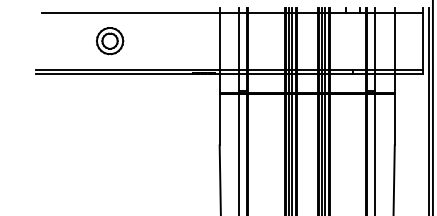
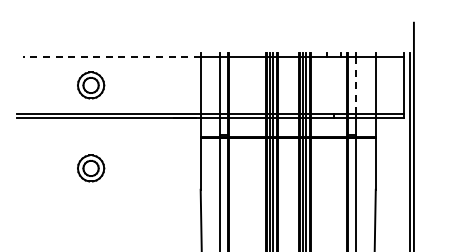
line: (131, 13) -> (112, 57), solid -> dashed
line: (375, 41) -> (356, 85), solid -> dashed
part: (110, 124) -> (91, 168), added

